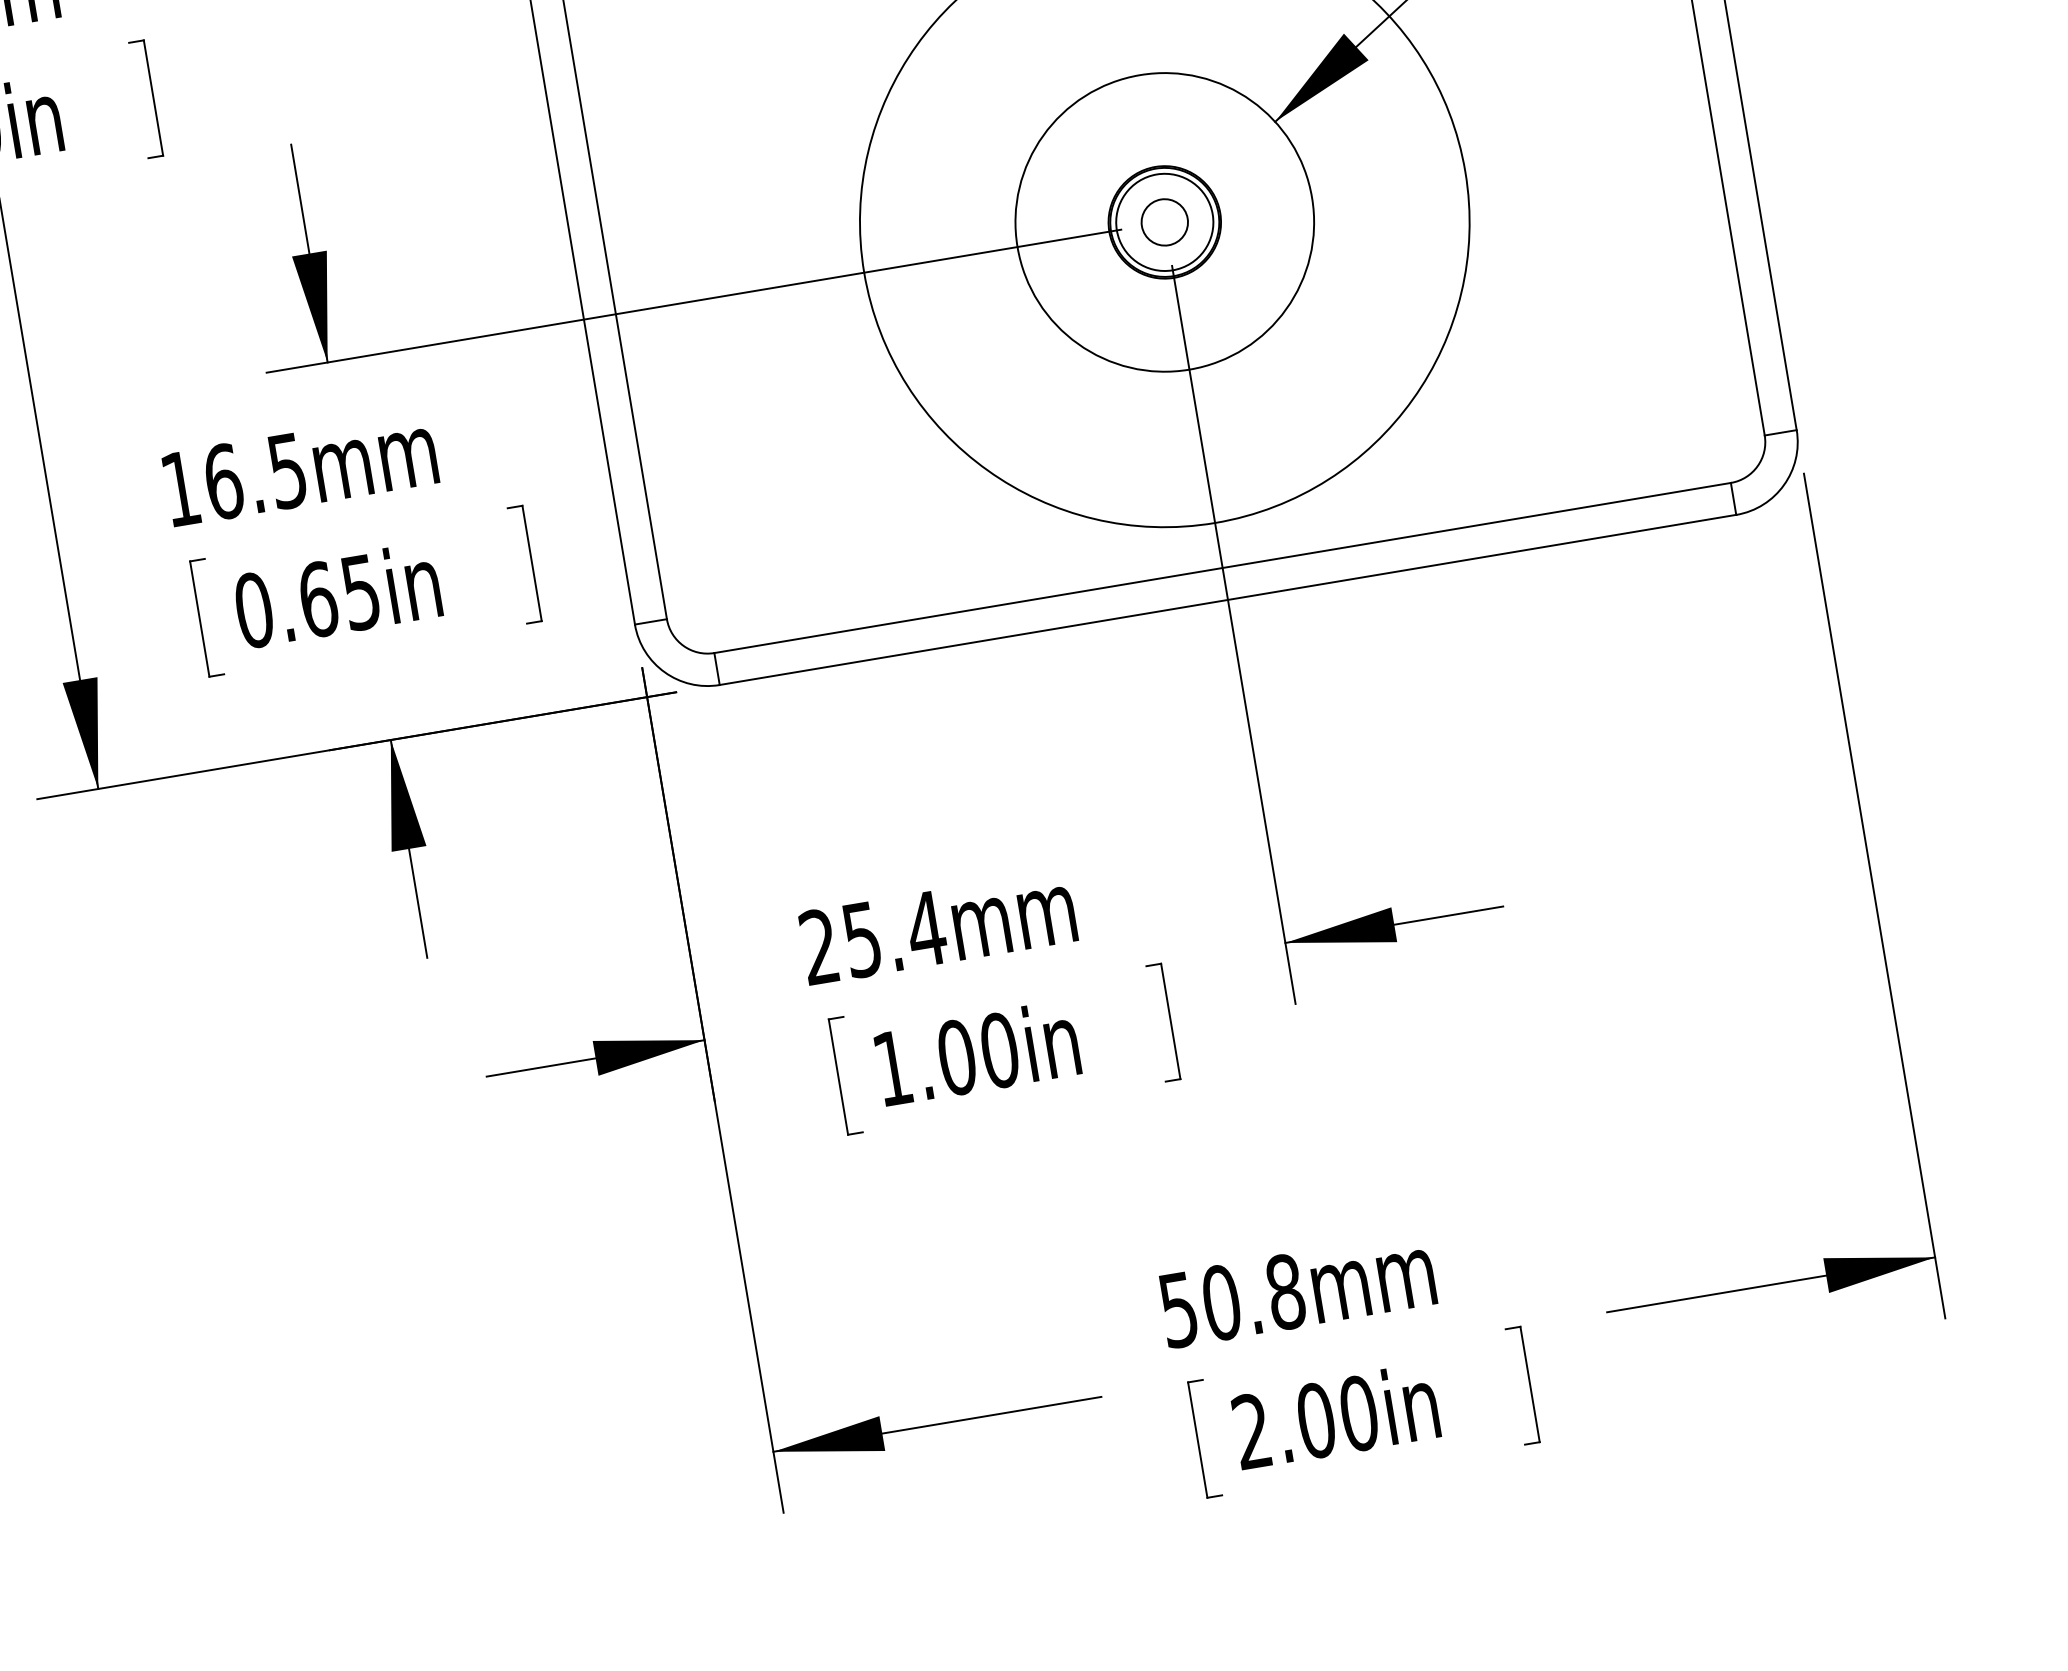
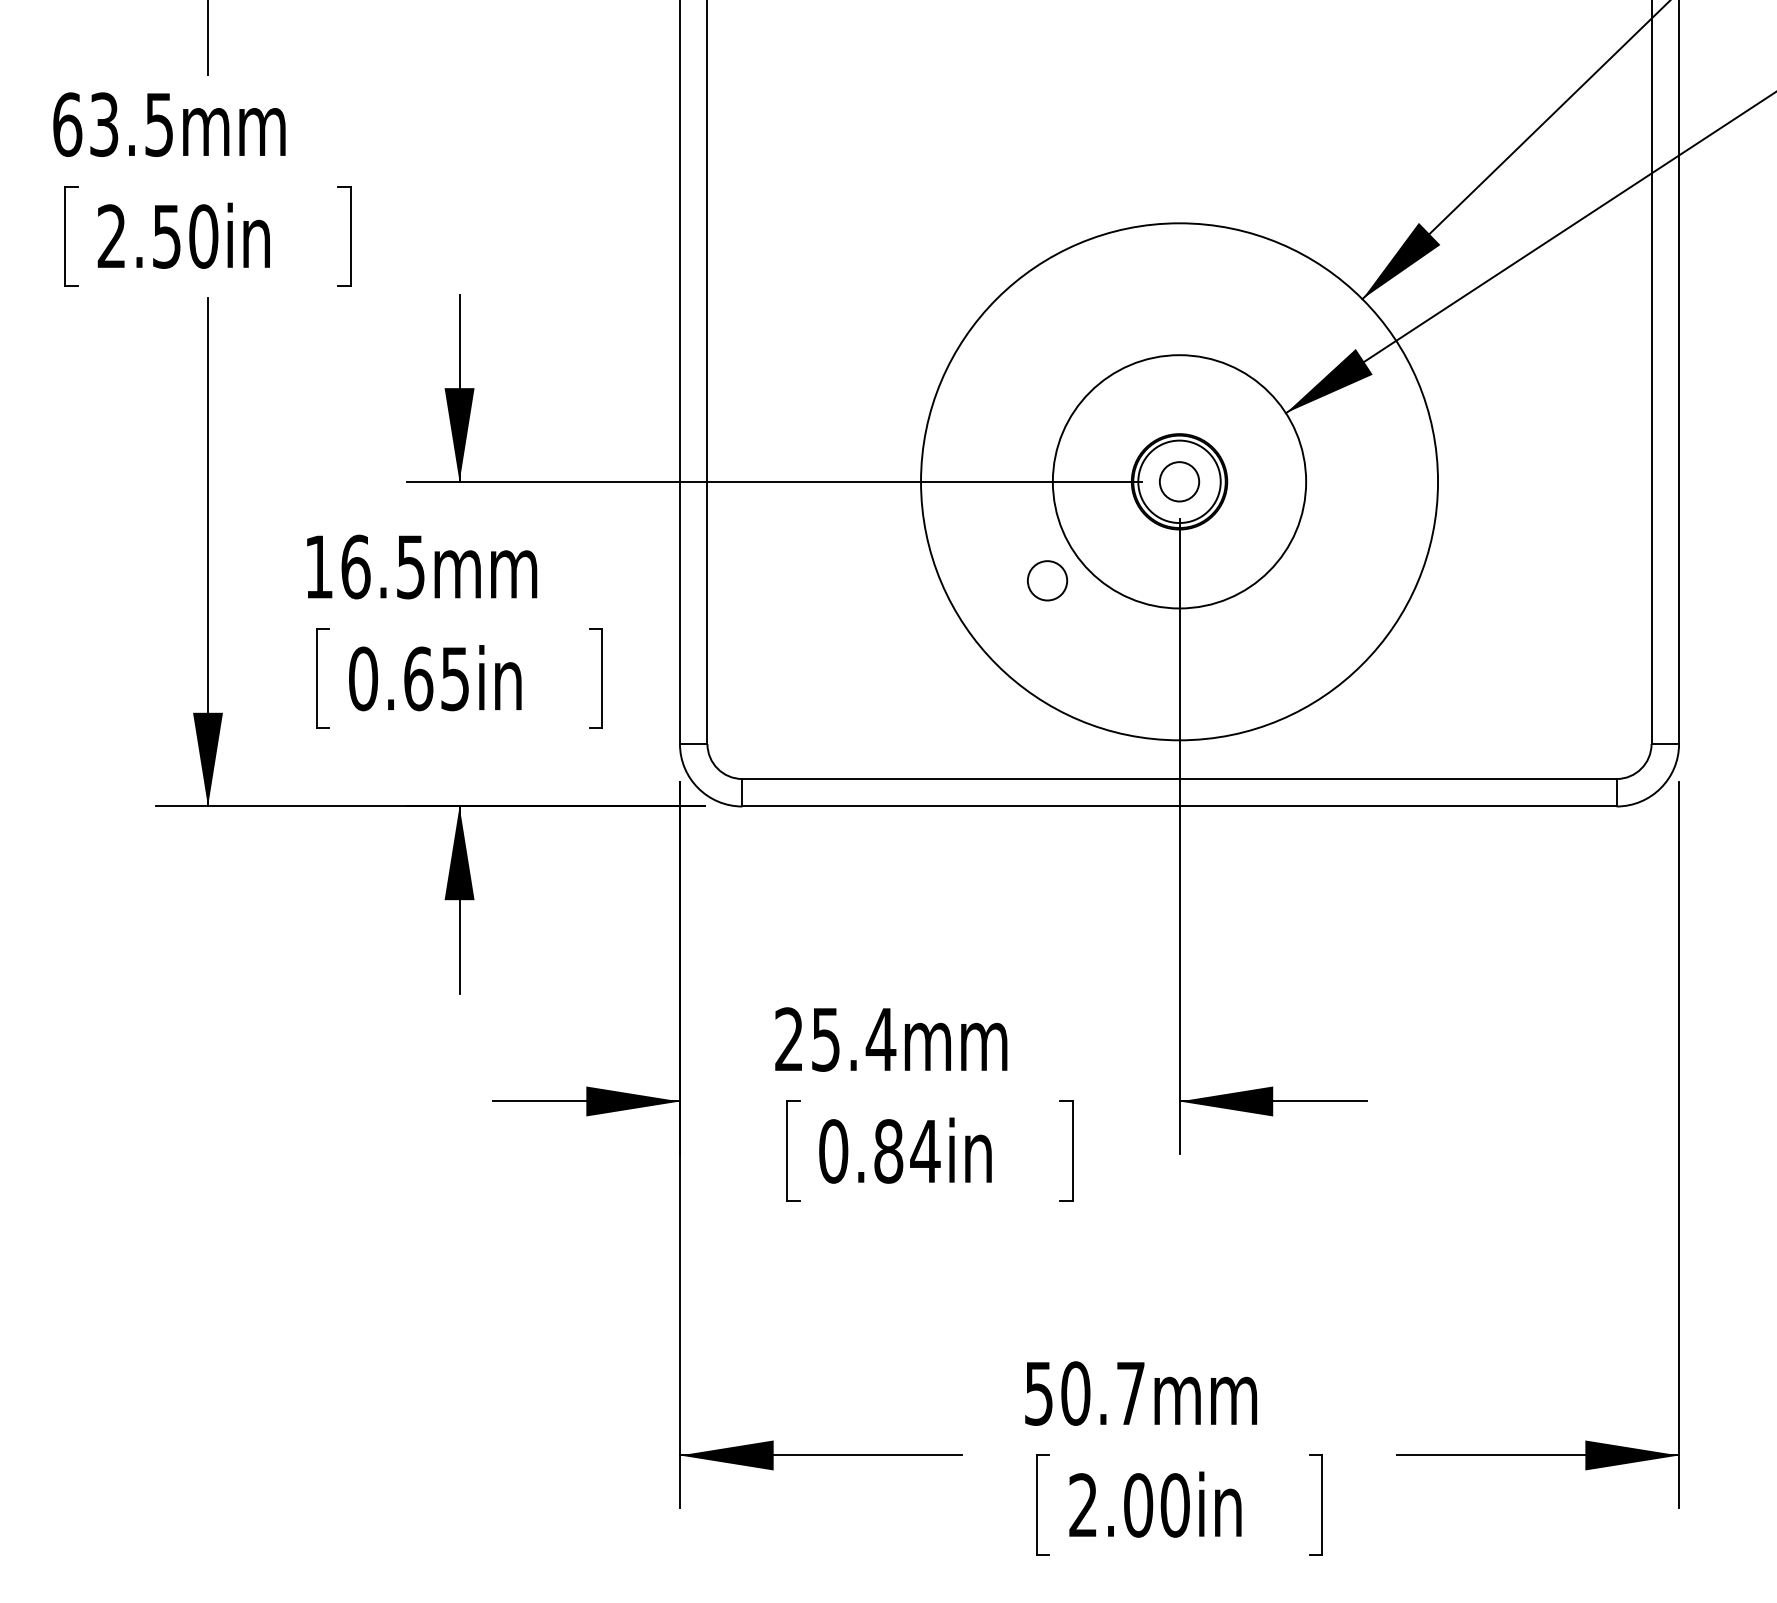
circle: (1030, 362) -> (1047, 580), added
text: (946, 1059) -> (879, 1151), 1.00in -> 0.84in
text: (1285, 1292) -> (1130, 1393), 50.8mm -> 50.7mm

